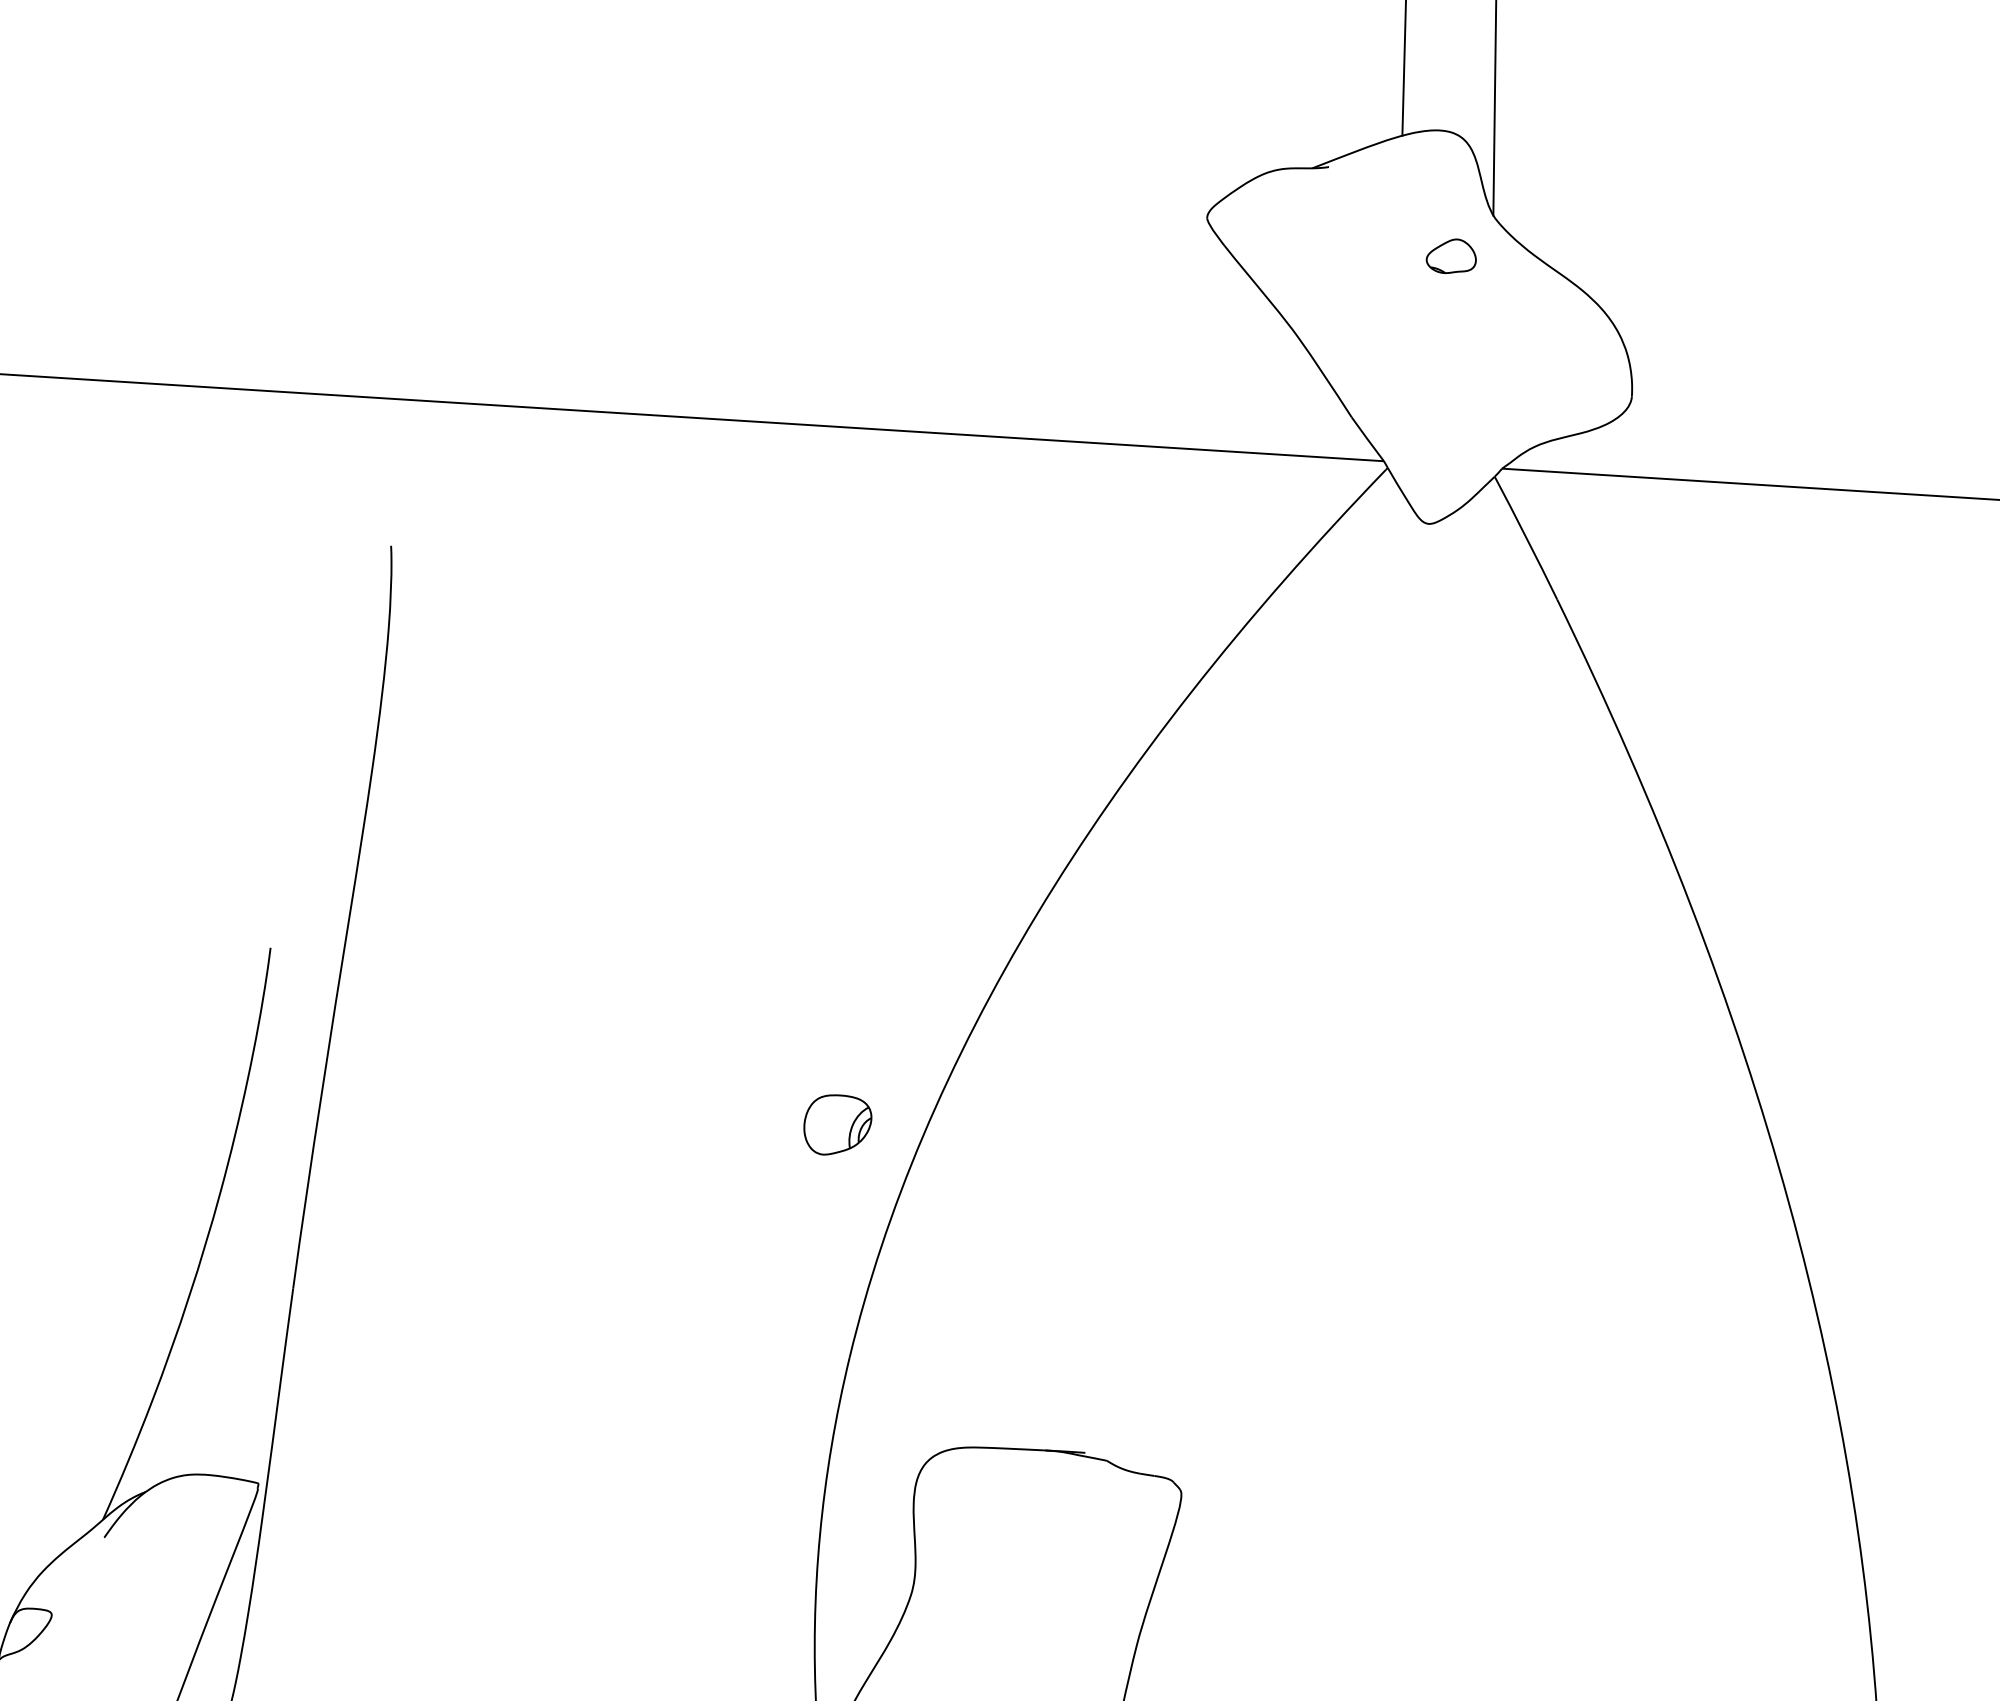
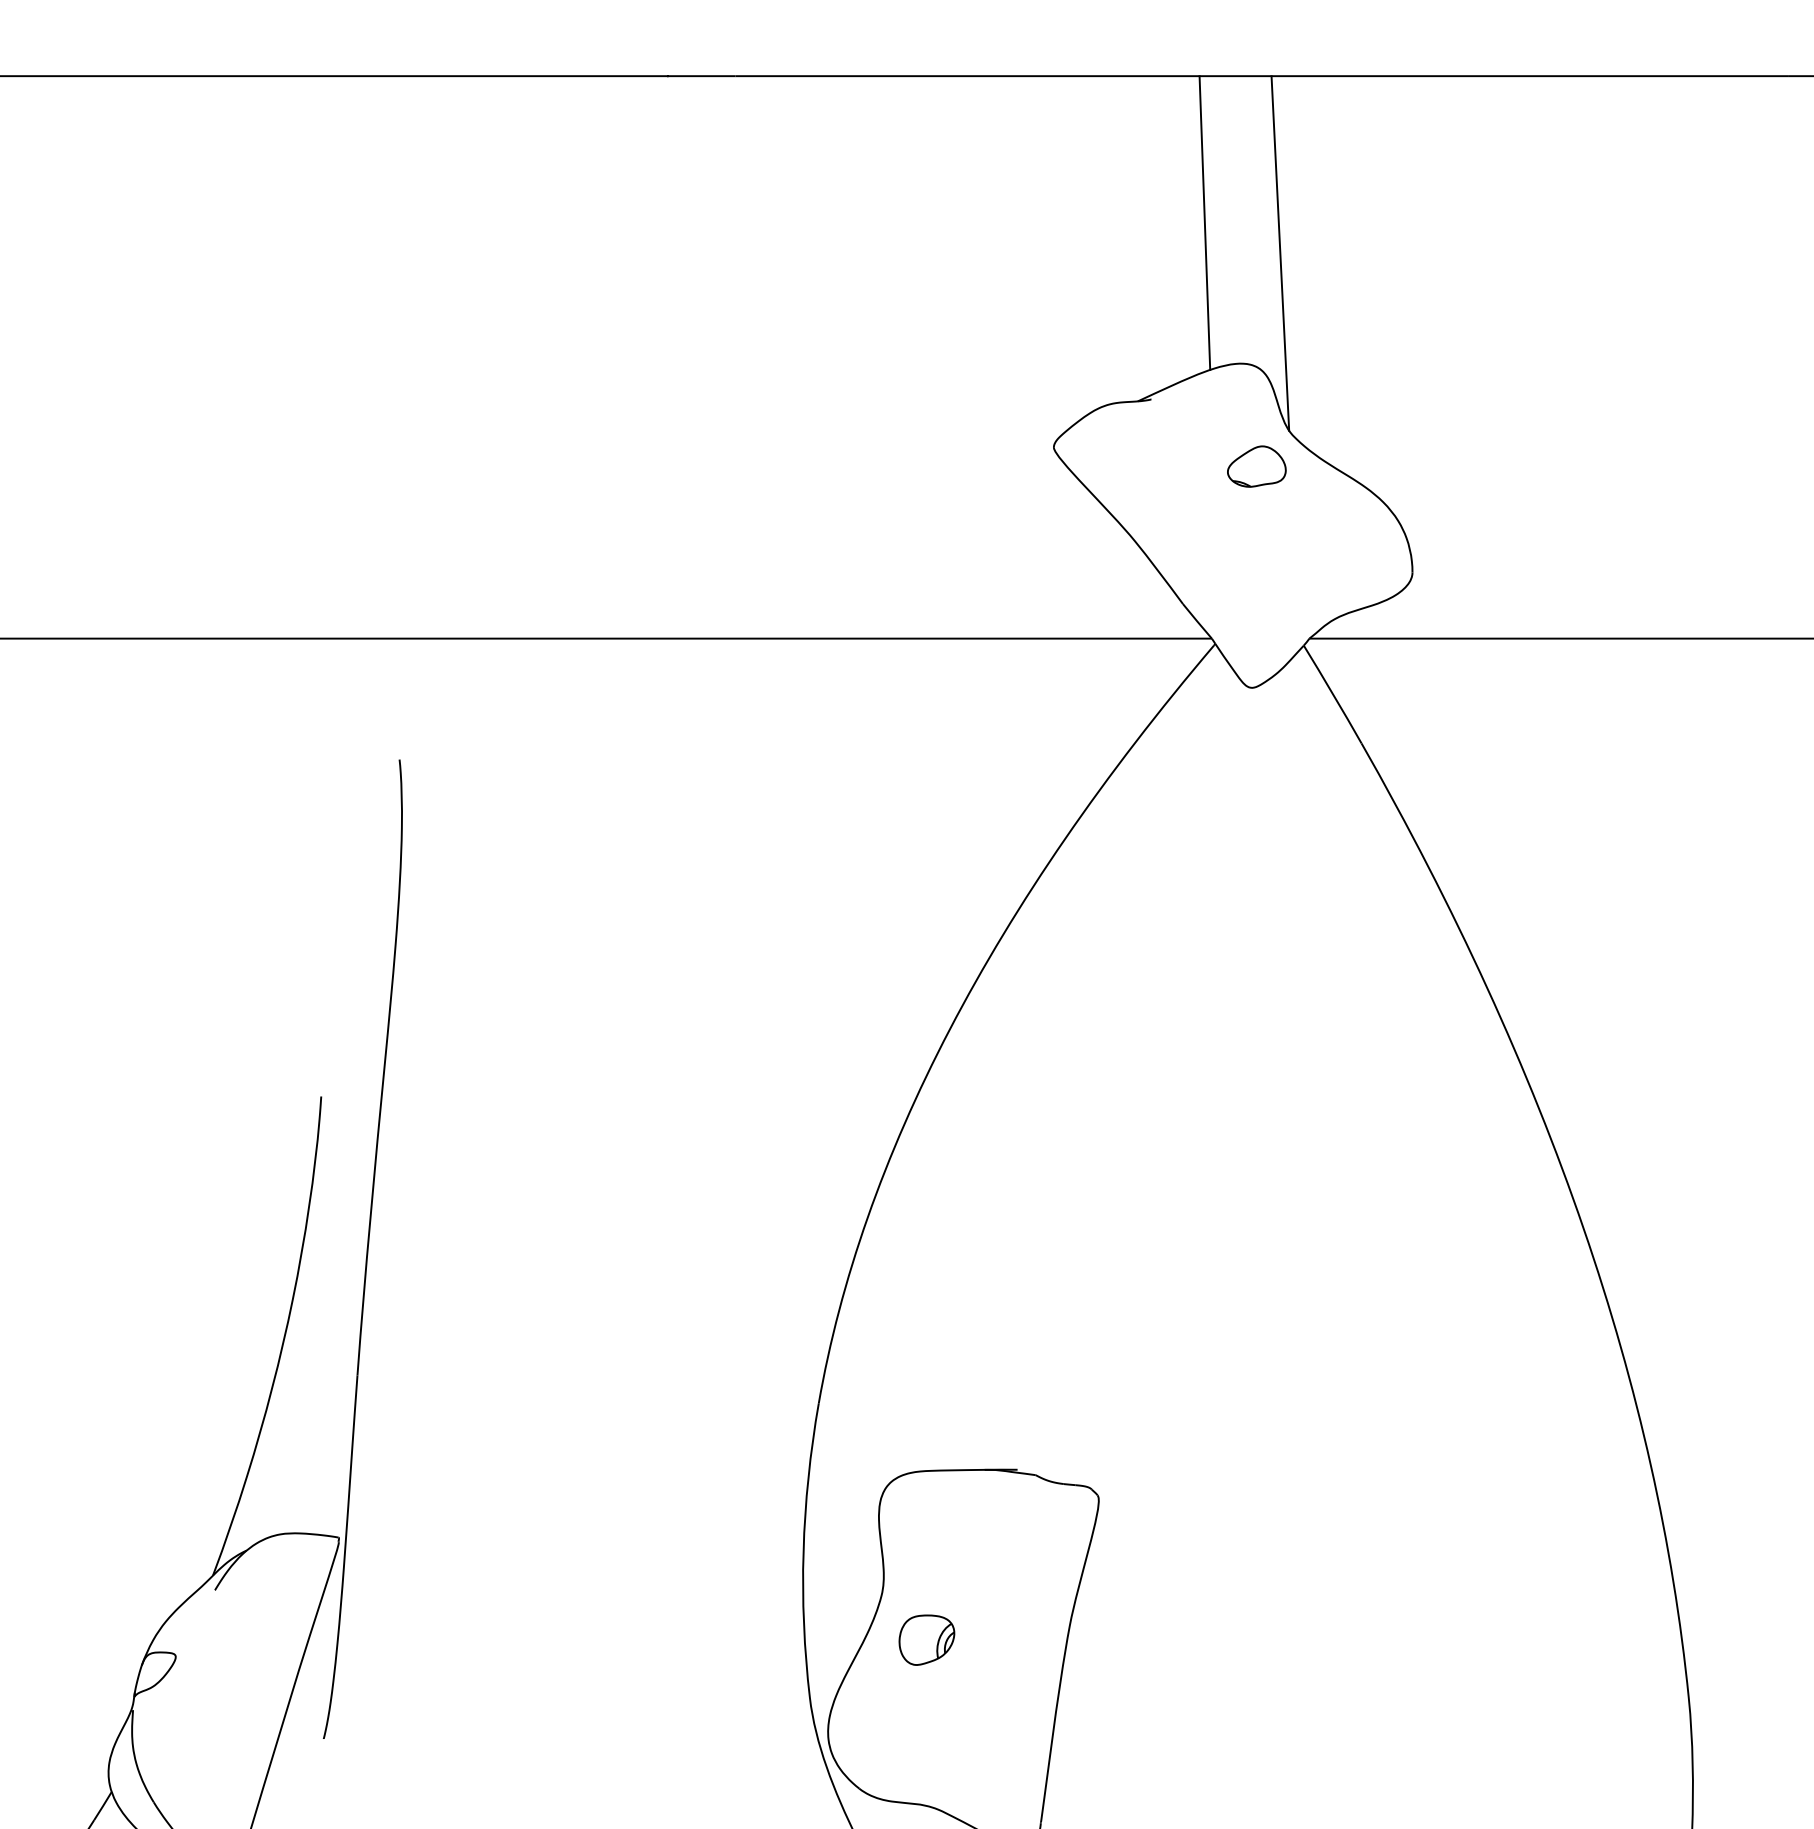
part: (1451, 256) -> (1256, 466), size x1.43
part: (837, 1124) -> (926, 1639), moved

